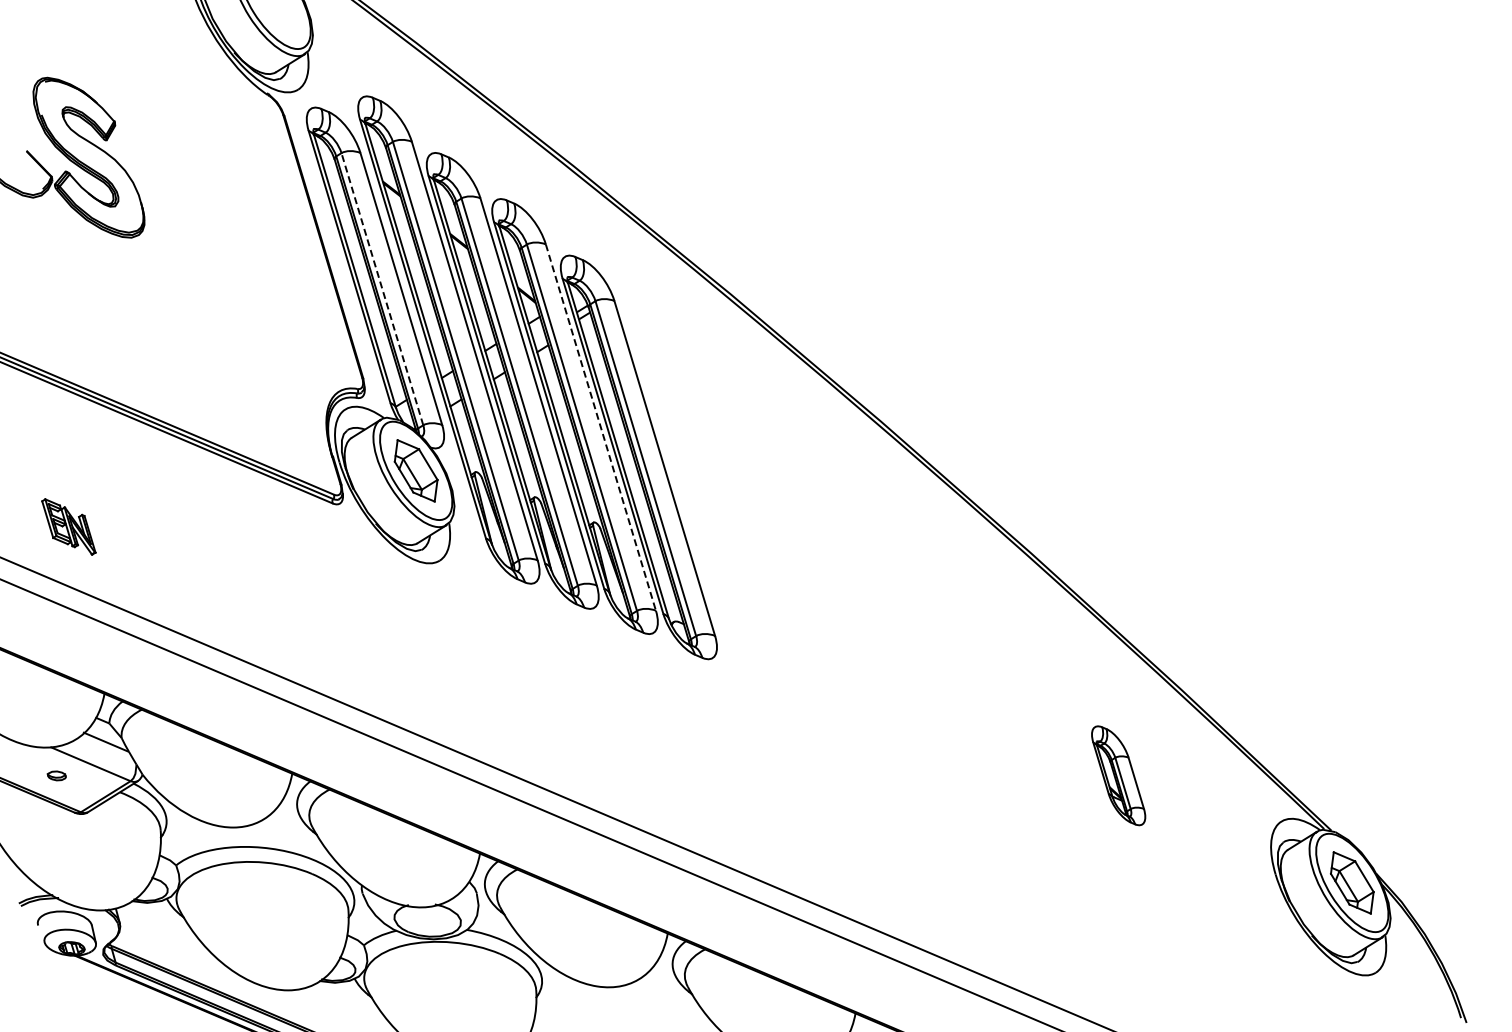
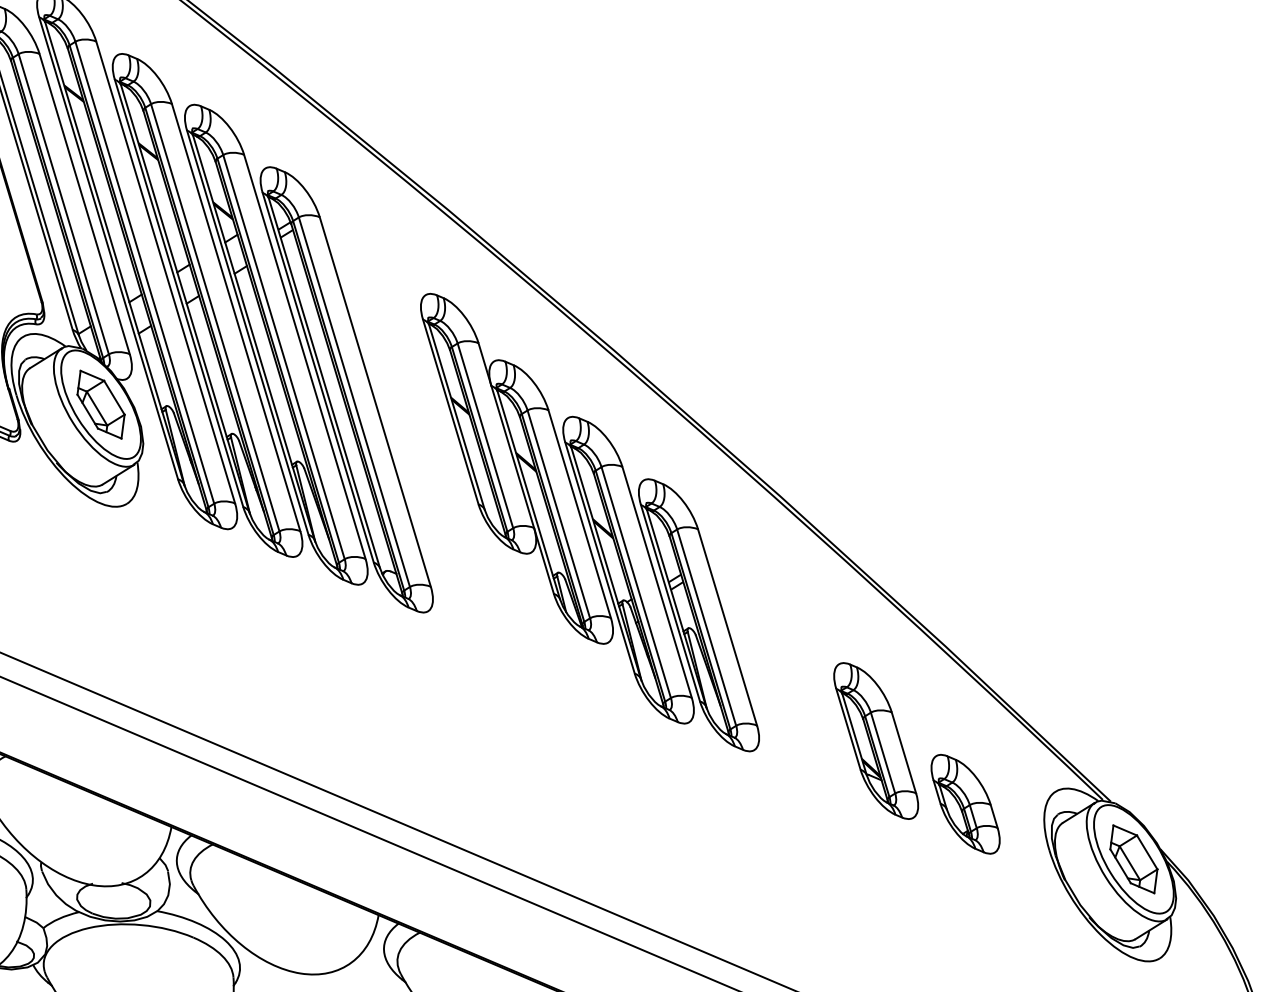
line: (382, 288) -> (63, 203), dashed -> solid
line: (601, 428) -> (305, 357), dashed -> solid
part: (859, 577) -> (590, 522), added
part: (1118, 775) -> (875, 740), size x1.43
part: (1199, 832) -> (965, 803), added

